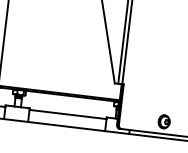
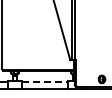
line: (68, 114) -> (45, 81), solid -> dashed

